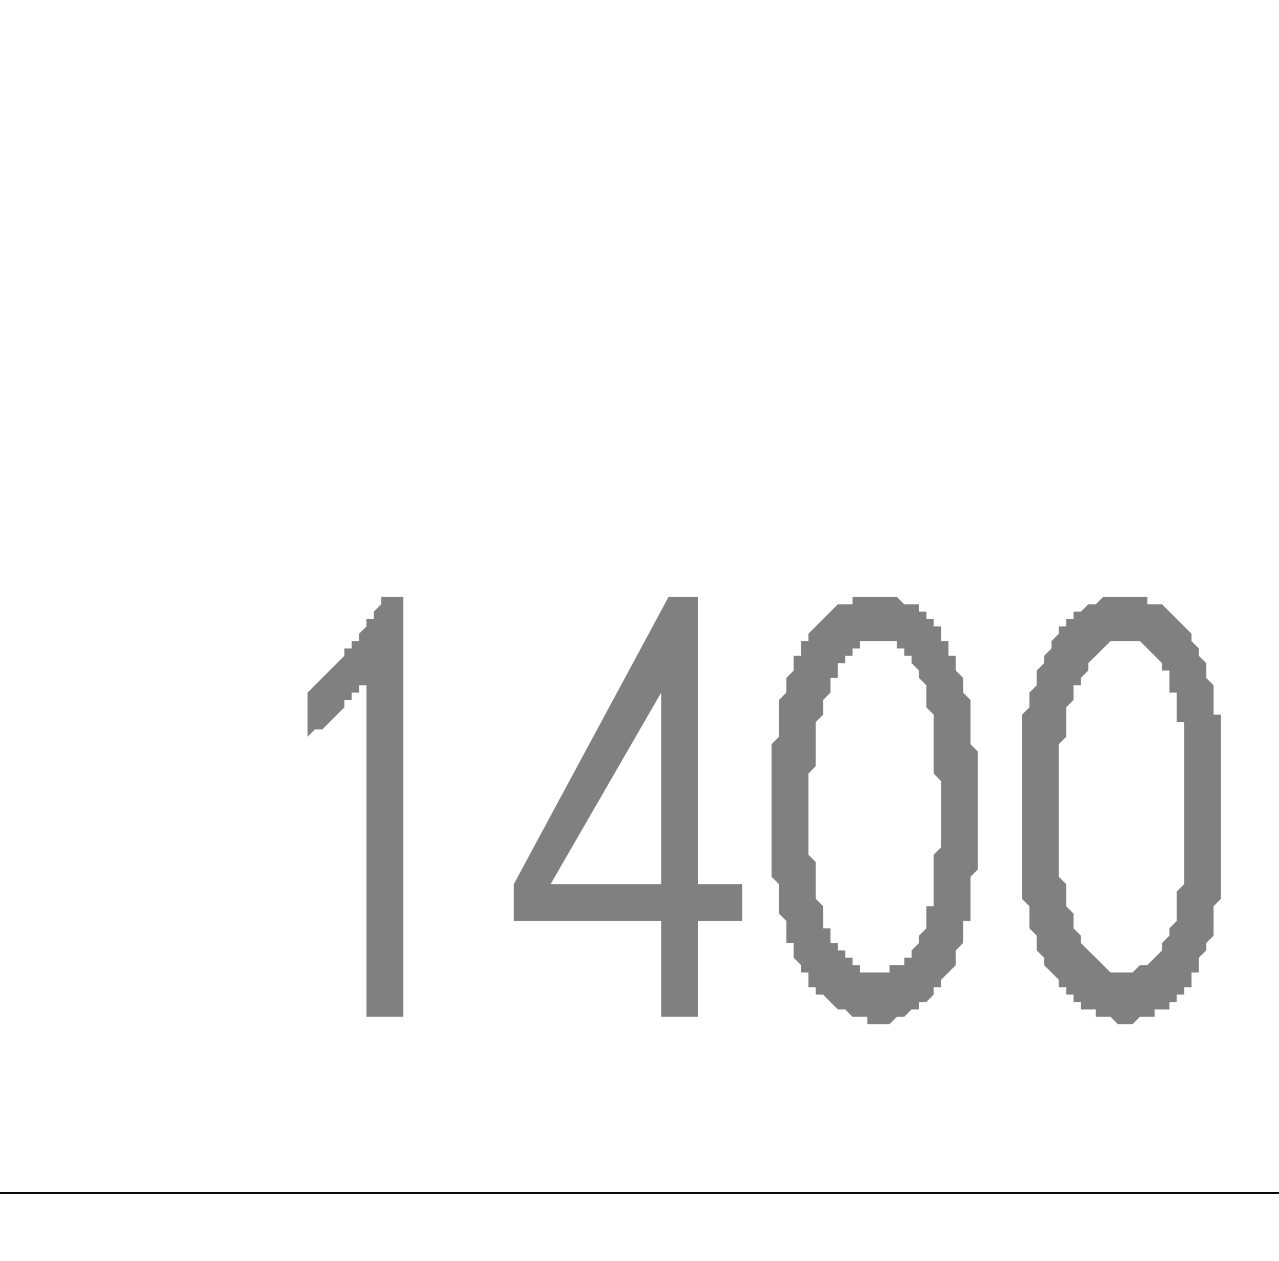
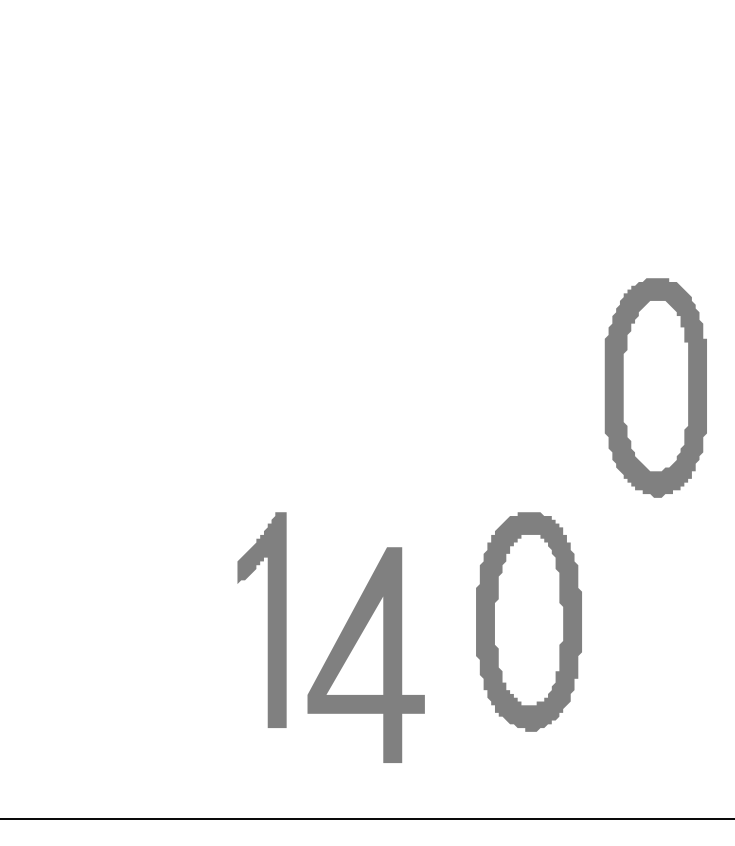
part: (626, 805) -> (365, 654), moved
part: (1120, 809) -> (655, 387), moved

